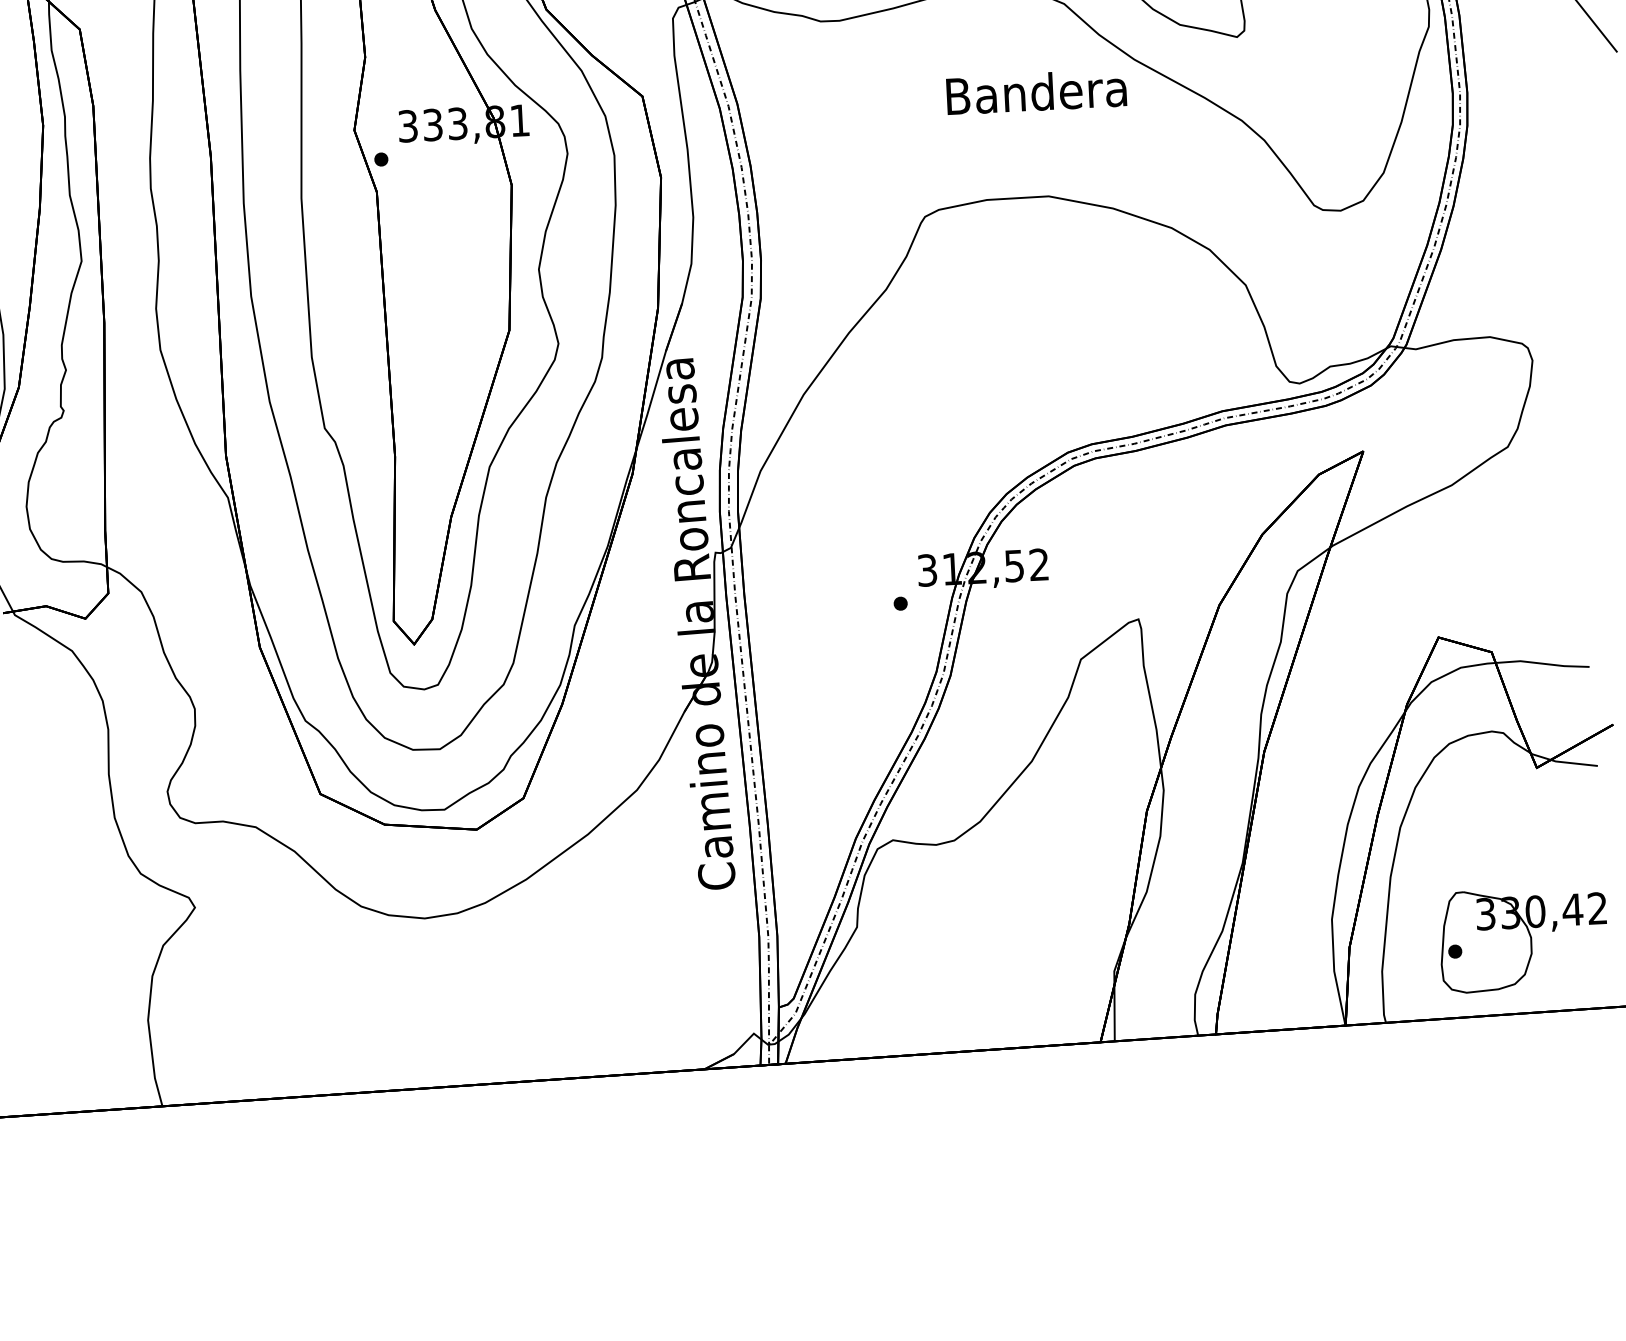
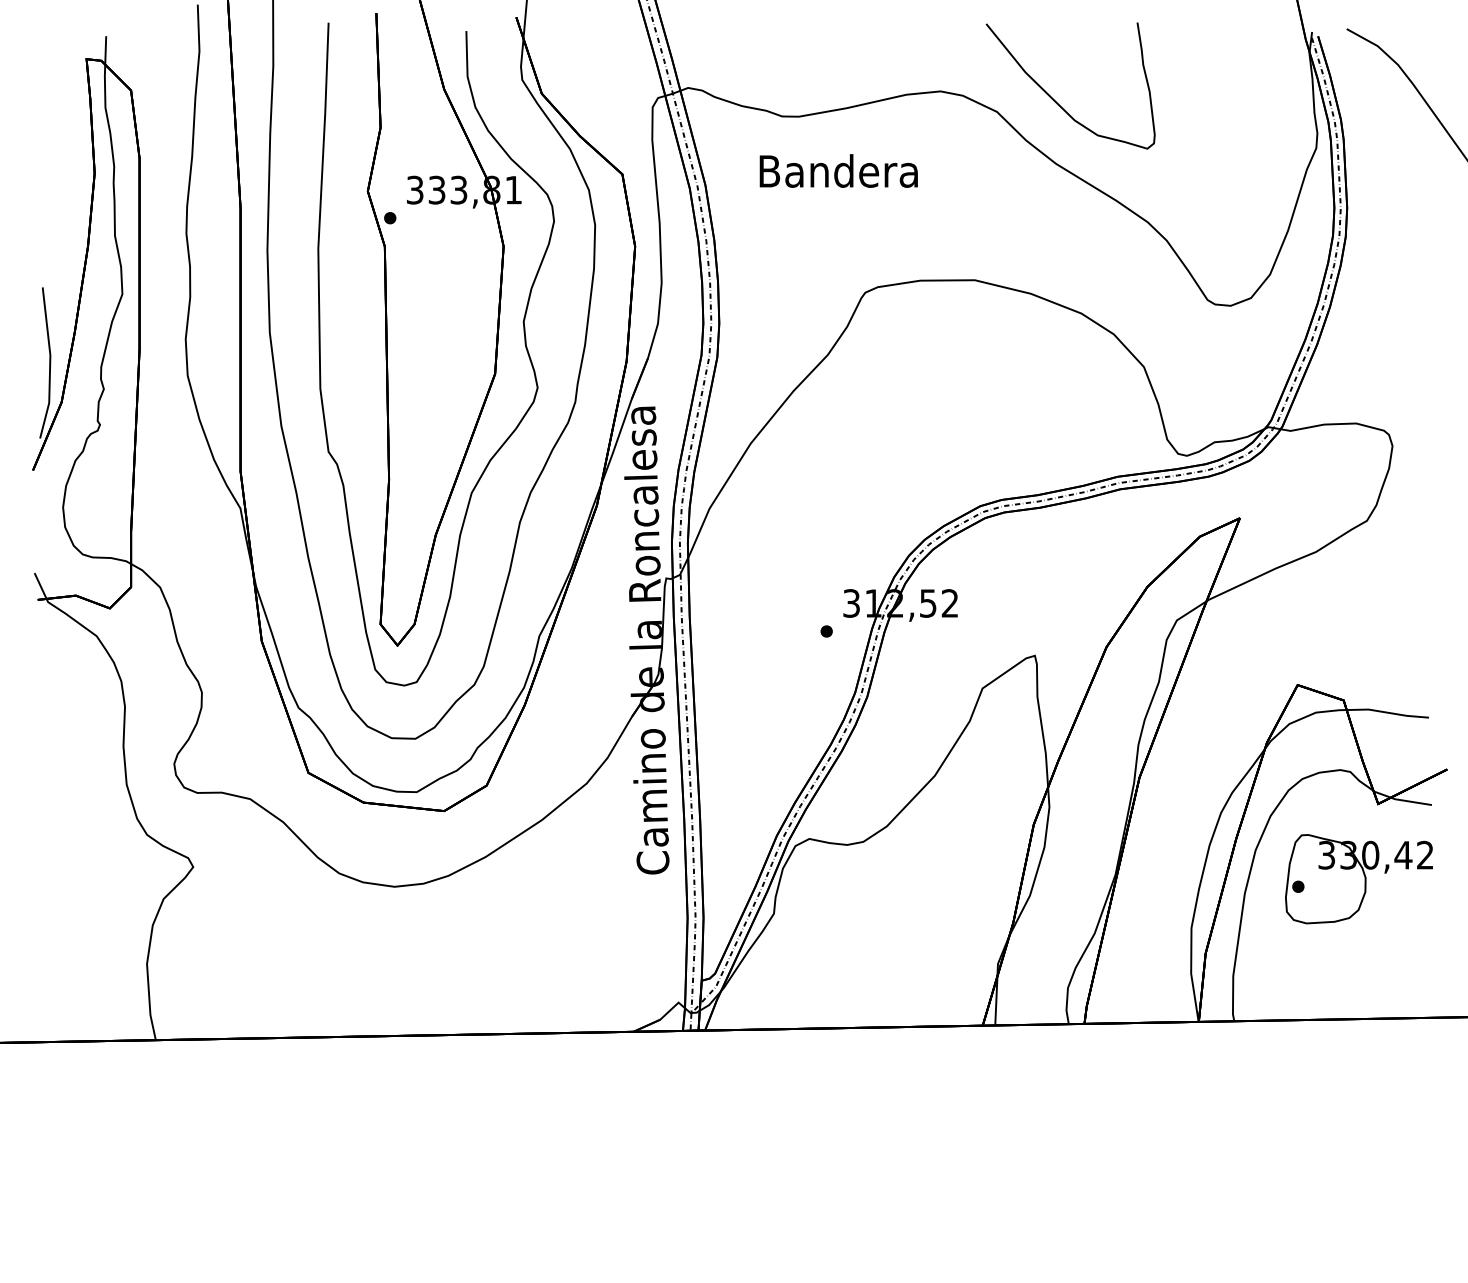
text: (1036, 91) -> (838, 170), moved
part: (1523, 939) -> (1358, 879), moved

